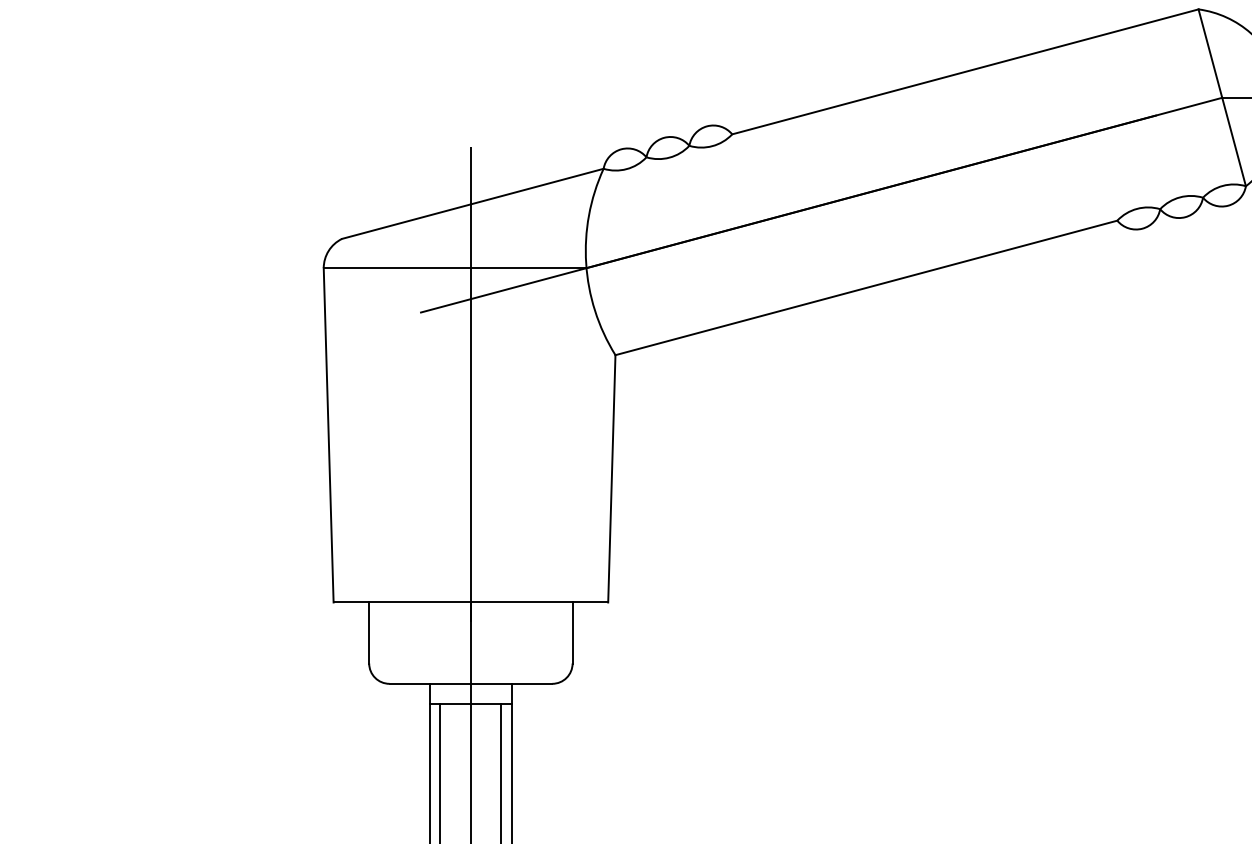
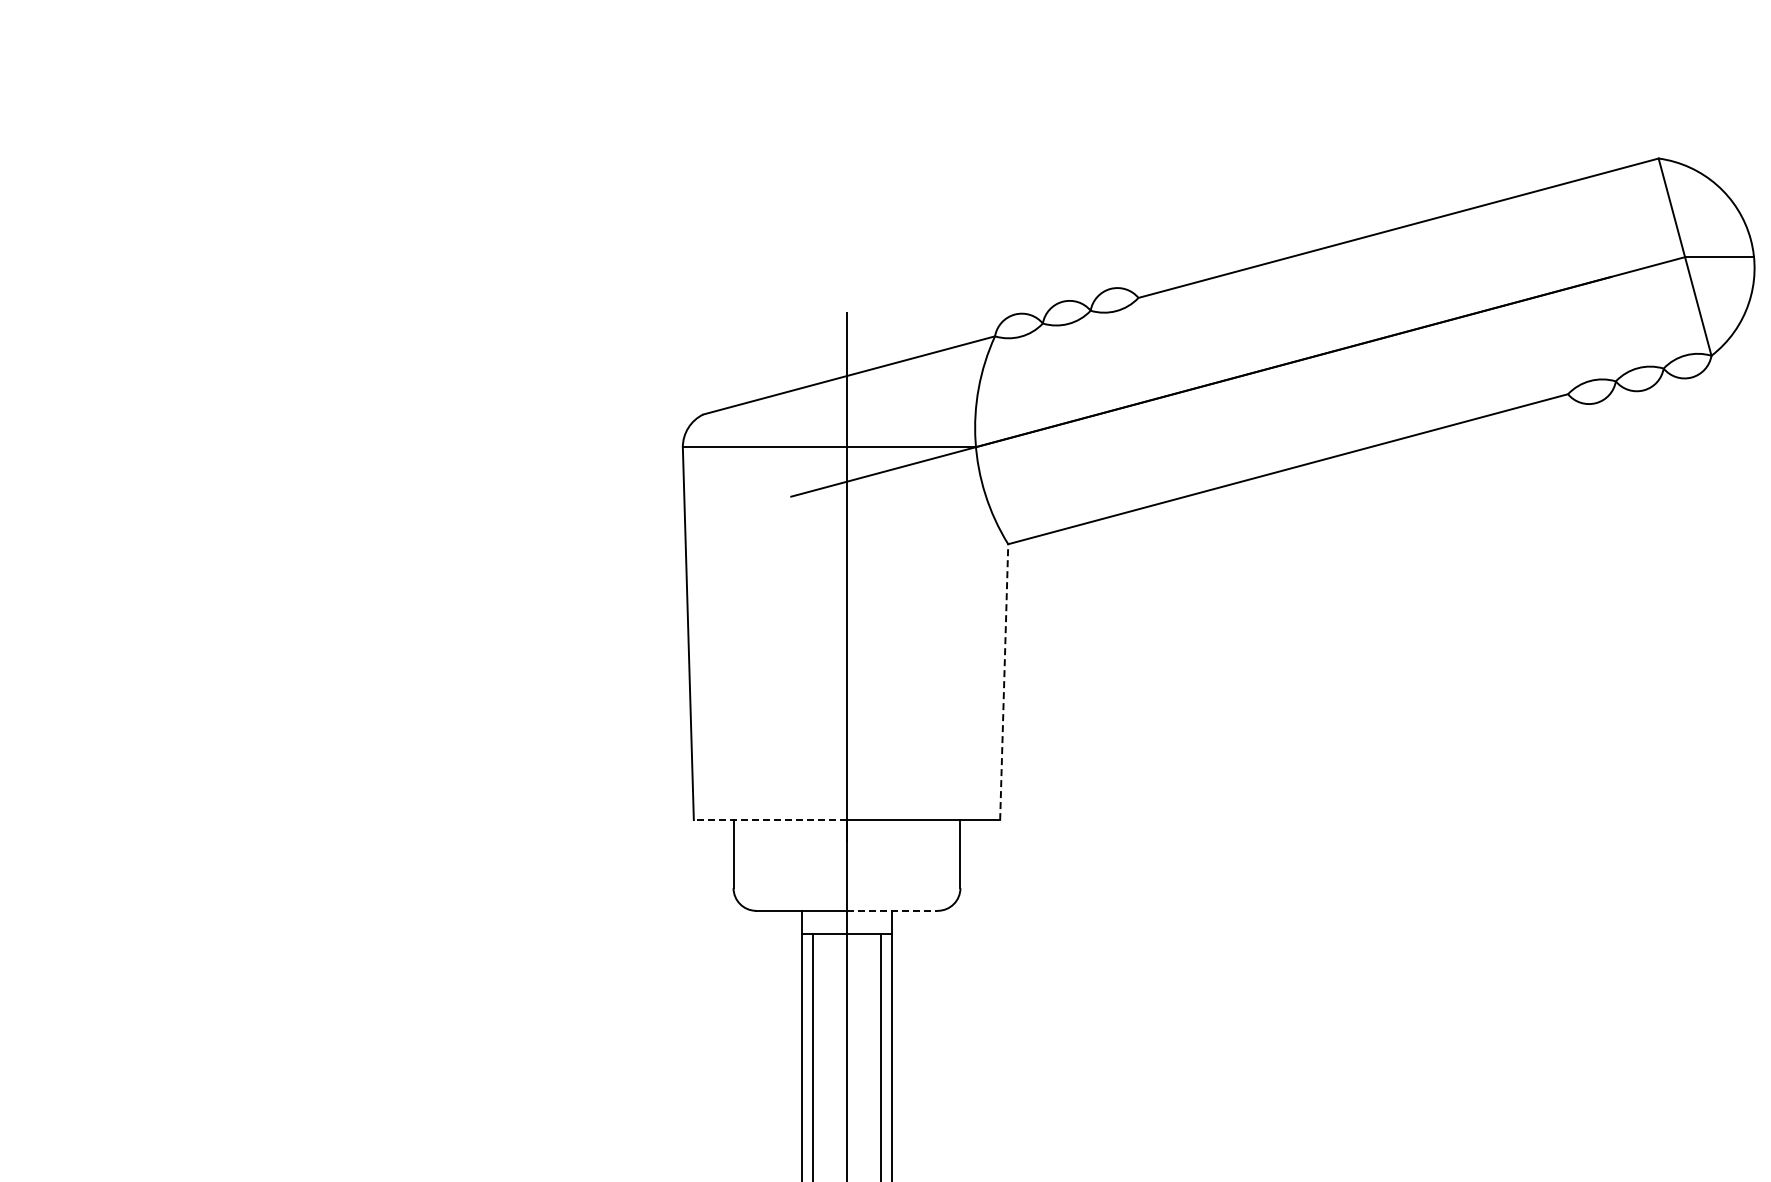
line: (612, 479) -> (1004, 682), solid -> dashed
line: (402, 602) -> (770, 820), solid -> dashed
line: (511, 683) -> (892, 910), solid -> dashed

